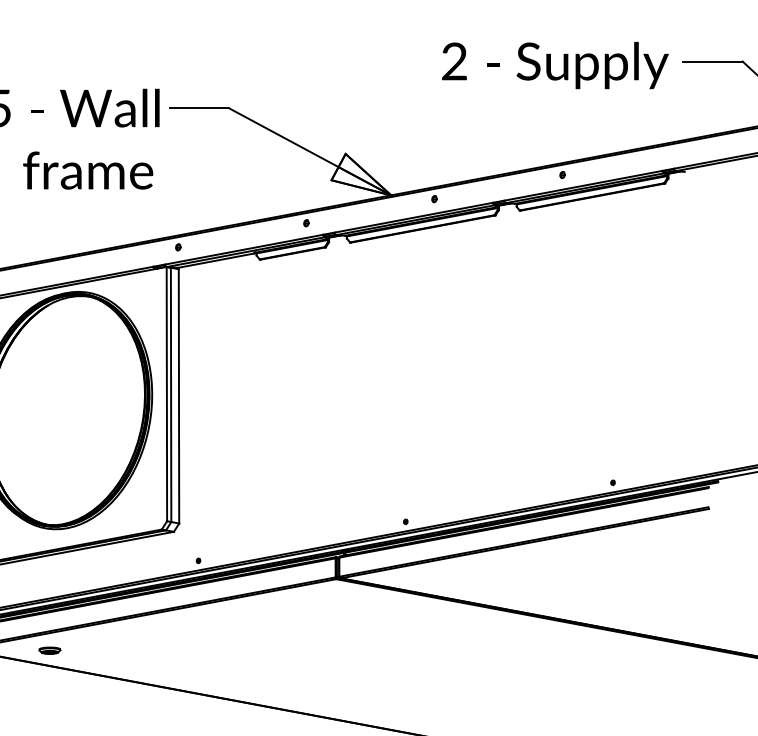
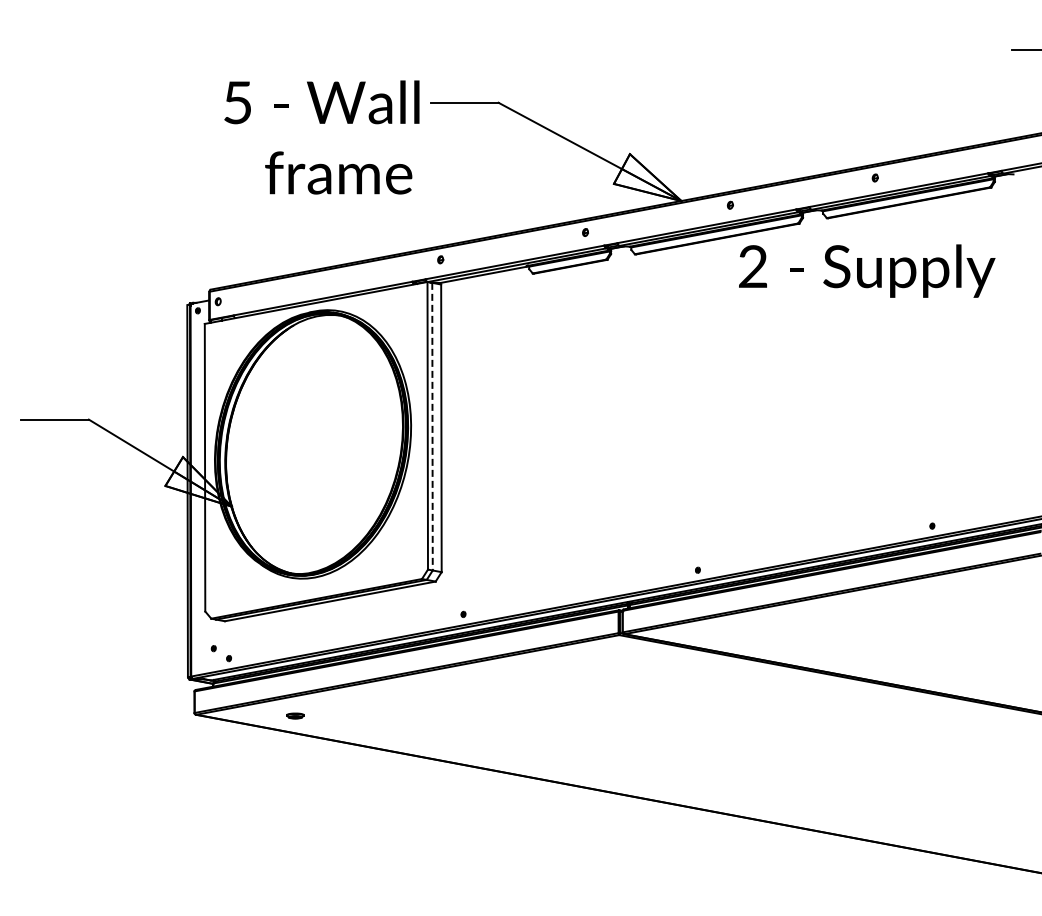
text: (555, 64) -> (867, 270), moved
line: (171, 394) -> (432, 426), solid -> dashed
part: (49, 650) -> (295, 715), size x0.7

